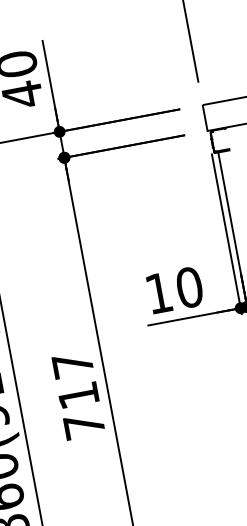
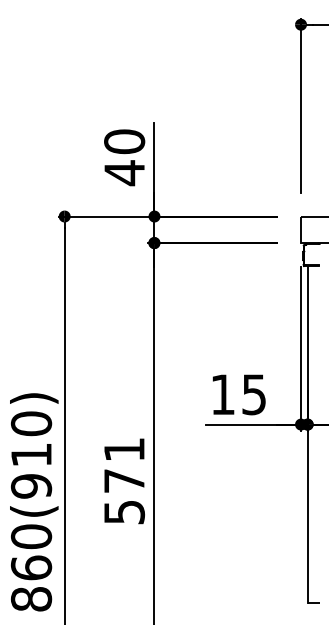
text: (189, 287) -> (254, 394), 10 -> 15
text: (78, 396) -> (124, 481), 717 -> 571

